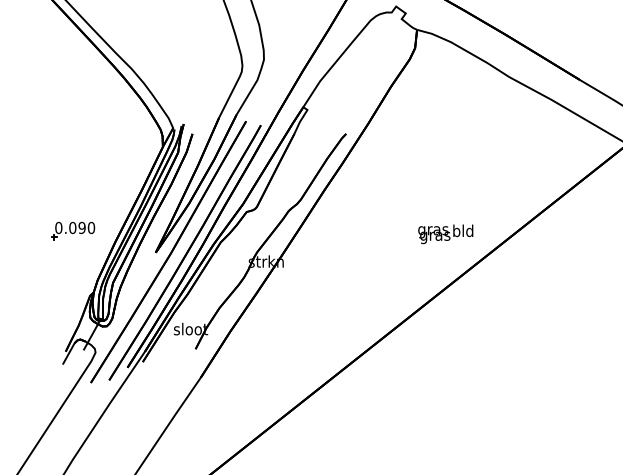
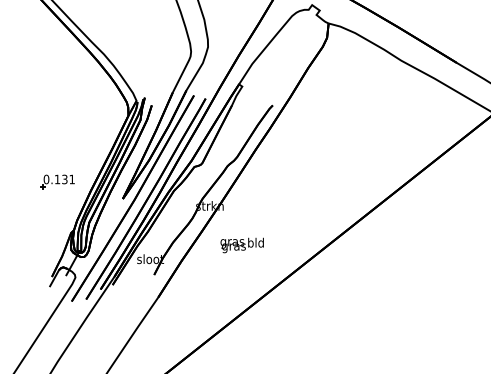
text: (81, 227) -> (64, 179), 0.090 -> 0.131
text: (444, 234) -> (241, 245), moved

